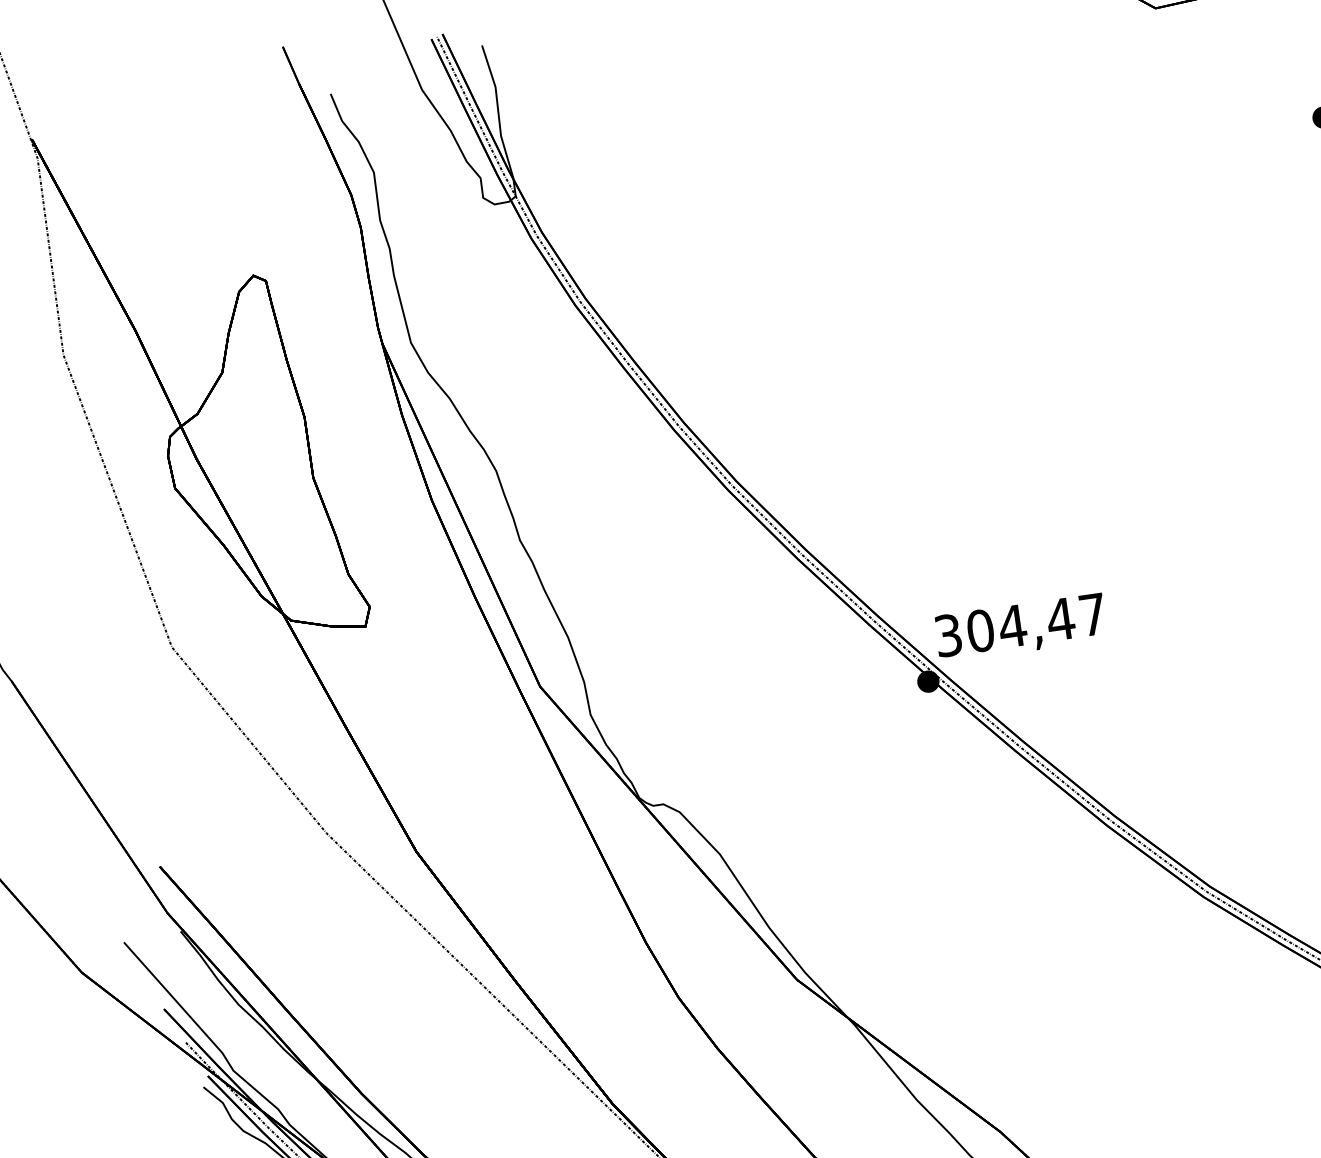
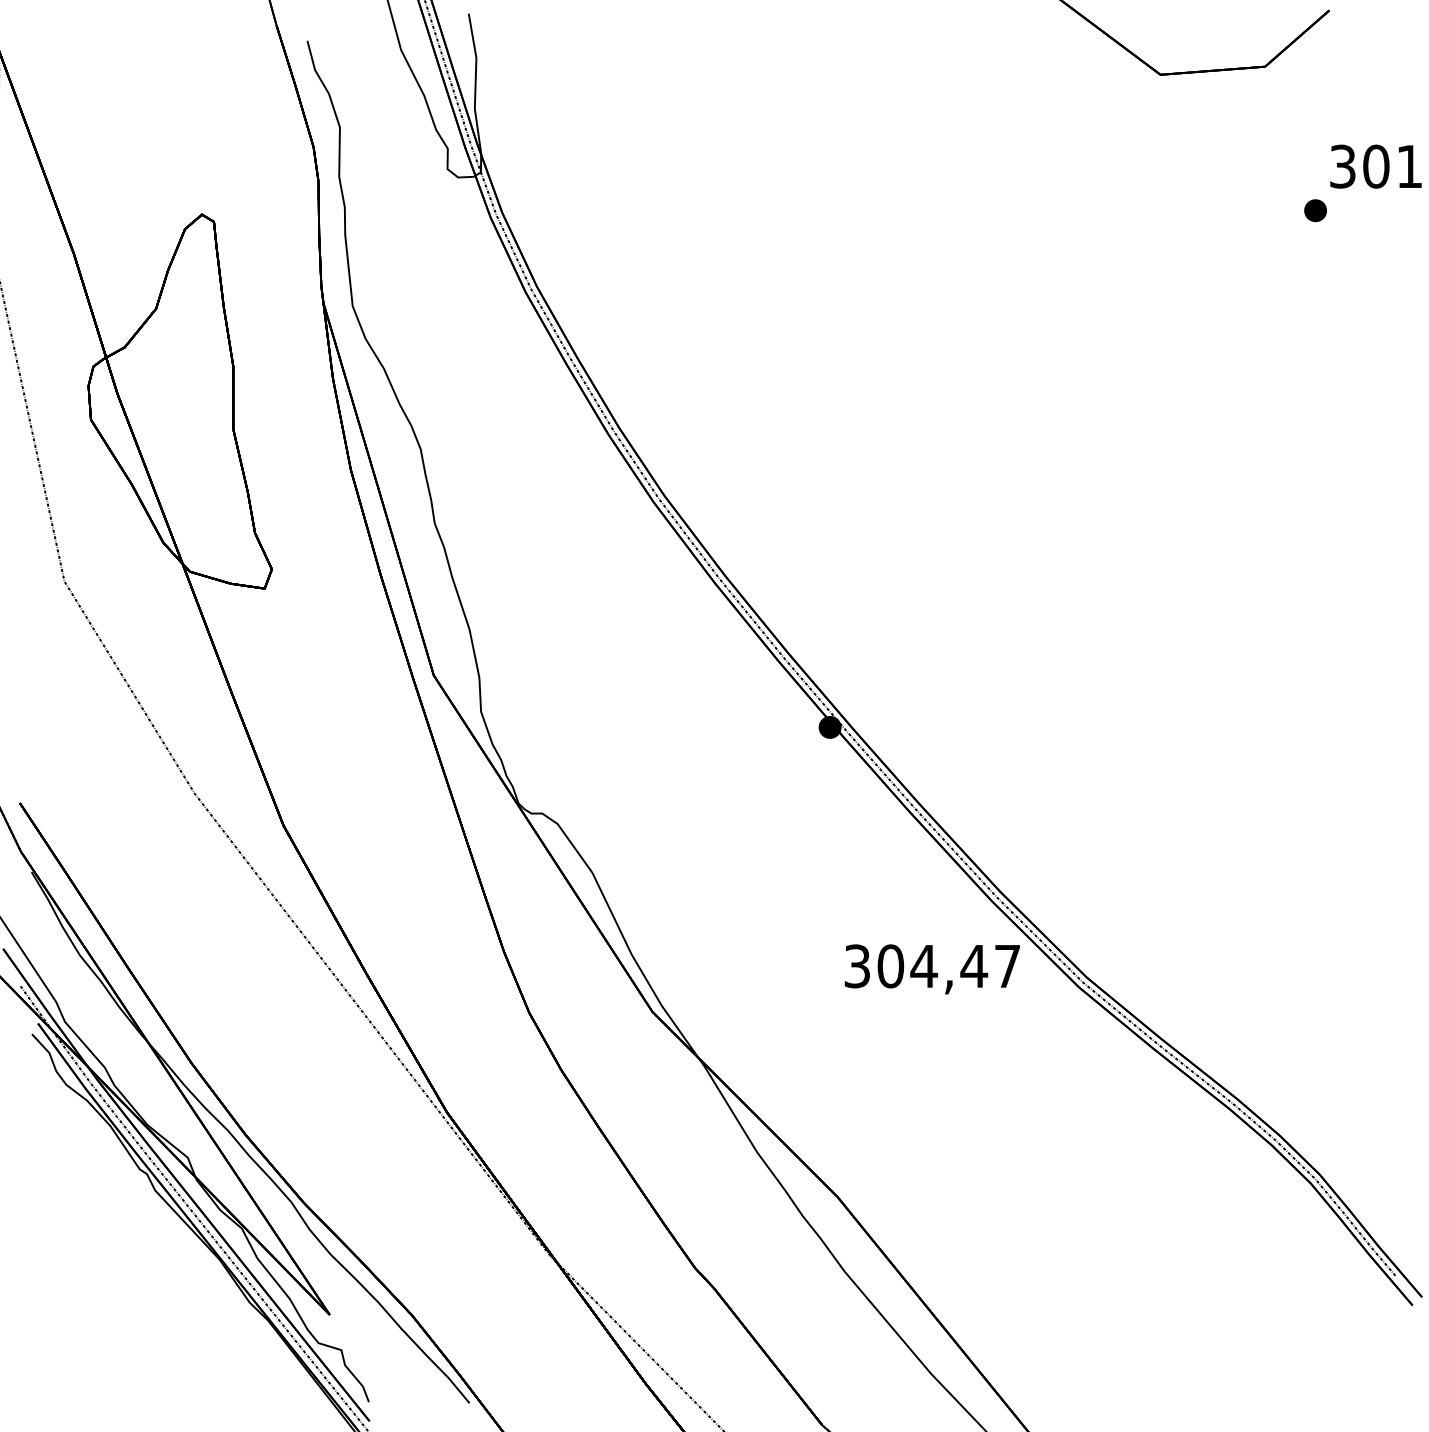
text: (1020, 628) -> (931, 969), moved

